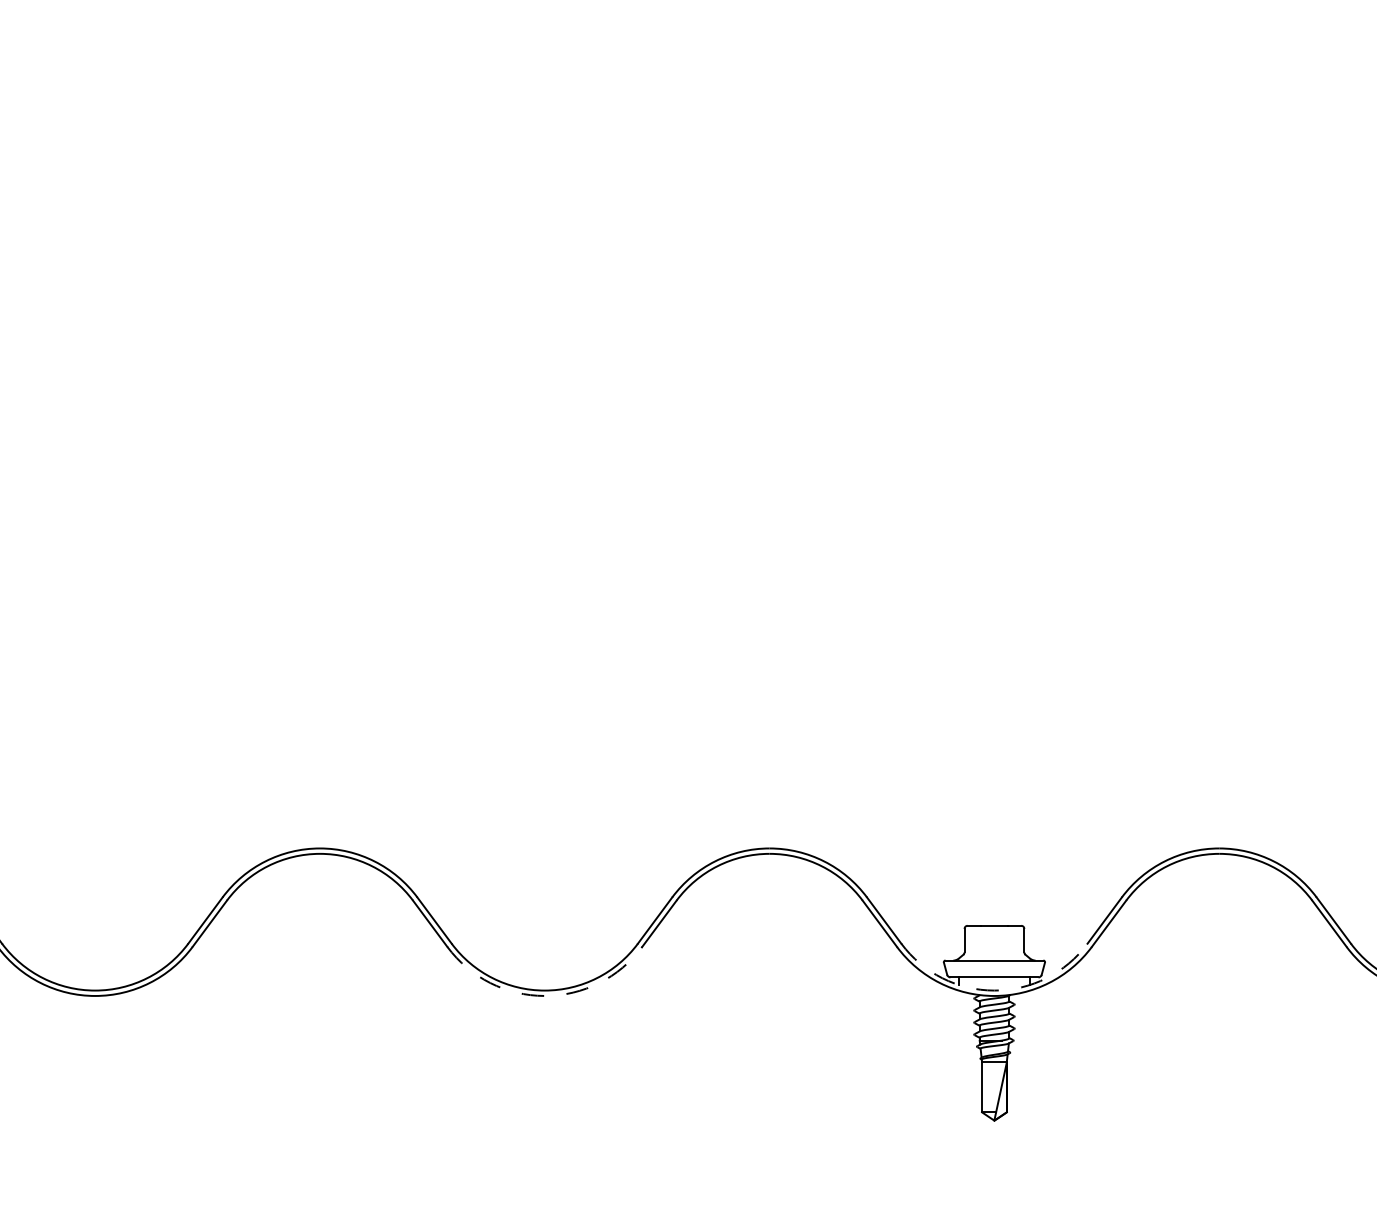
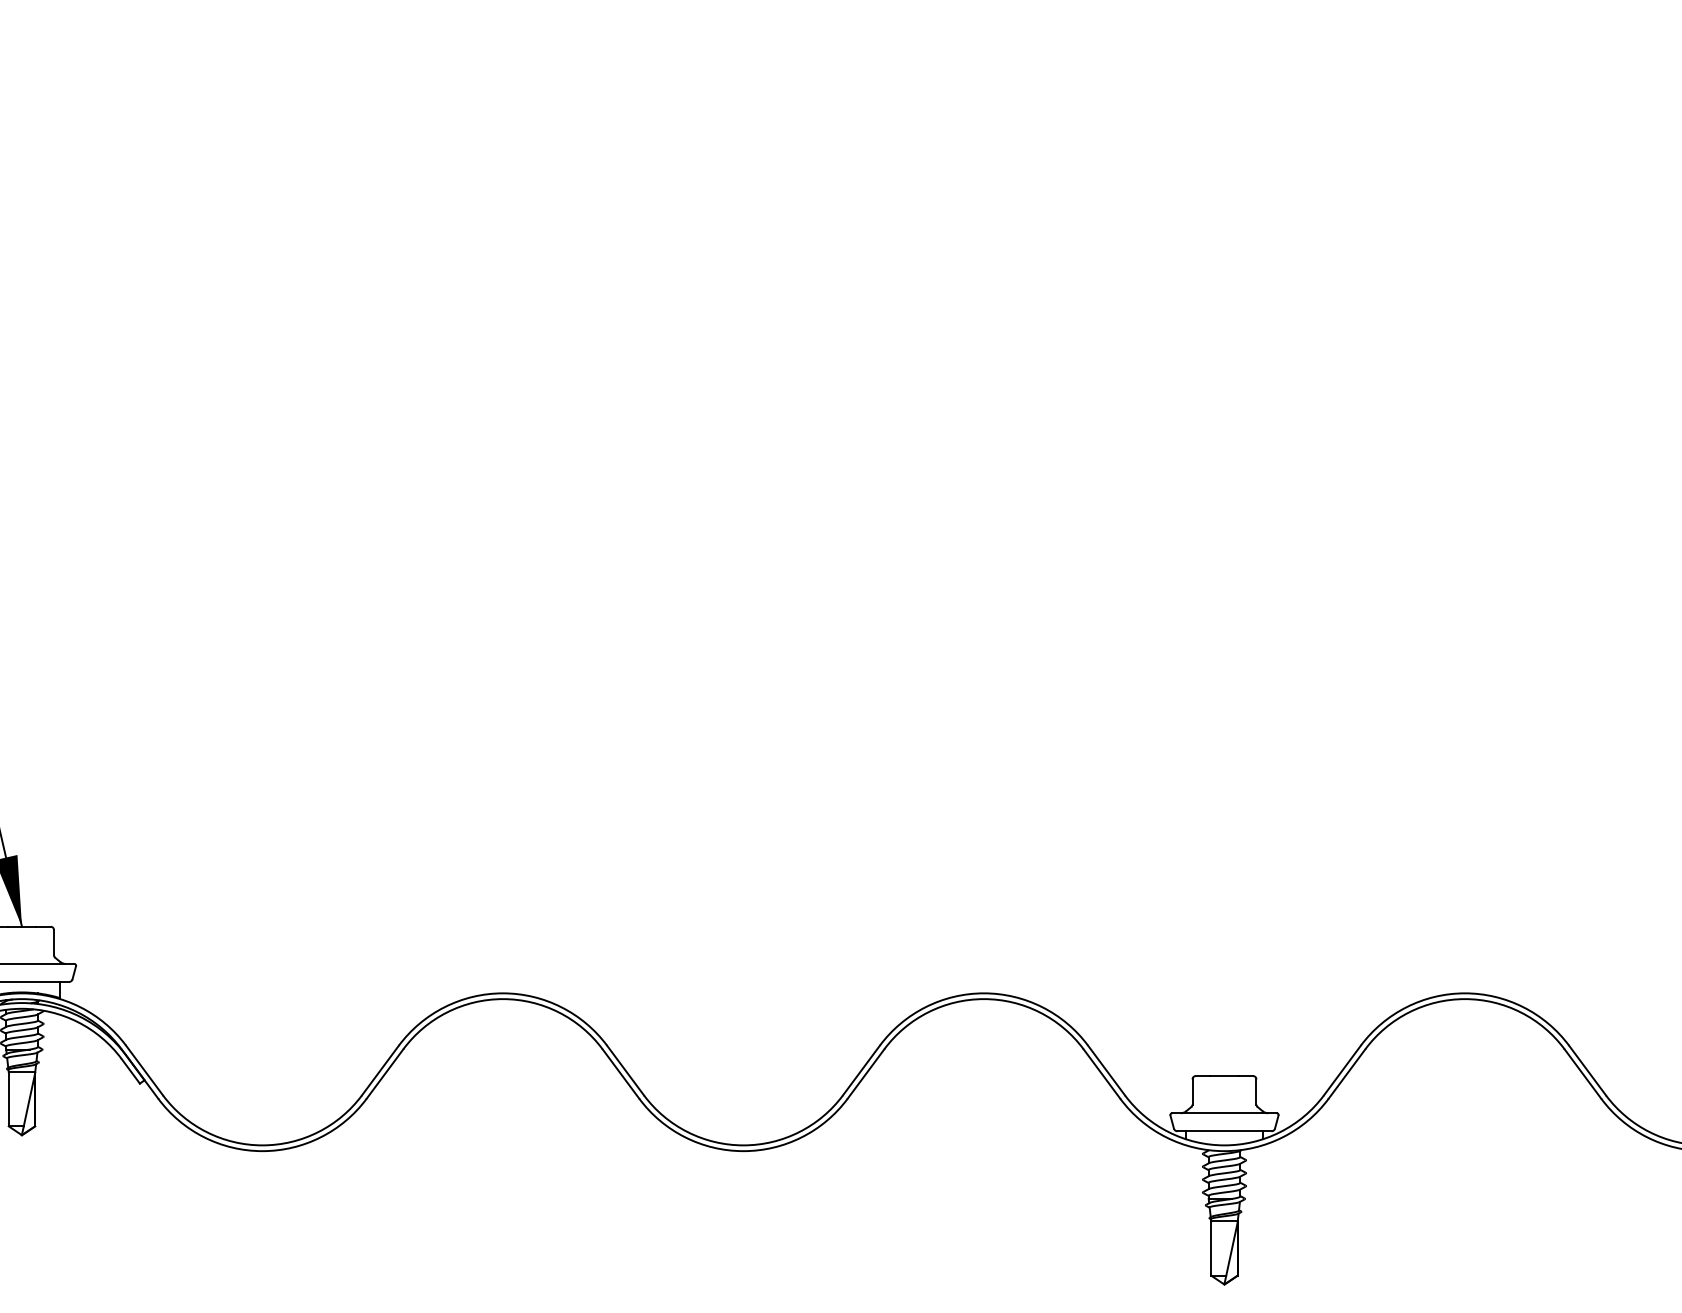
arc: (994, 990) -> (1224, 1145), dashed -> solid
arc: (544, 996) -> (743, 1151), dashed -> solid

